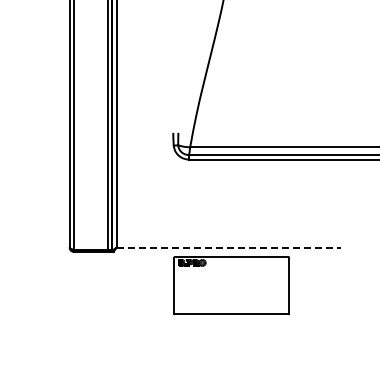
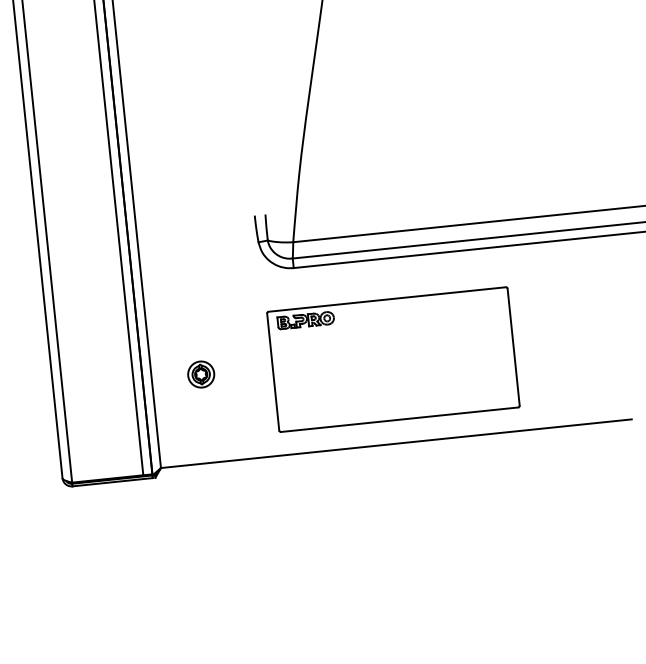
part: (140, 205) -> (201, 374), added
line: (229, 247) -> (397, 443), dashed -> solid
part: (231, 285) -> (392, 359), moved

